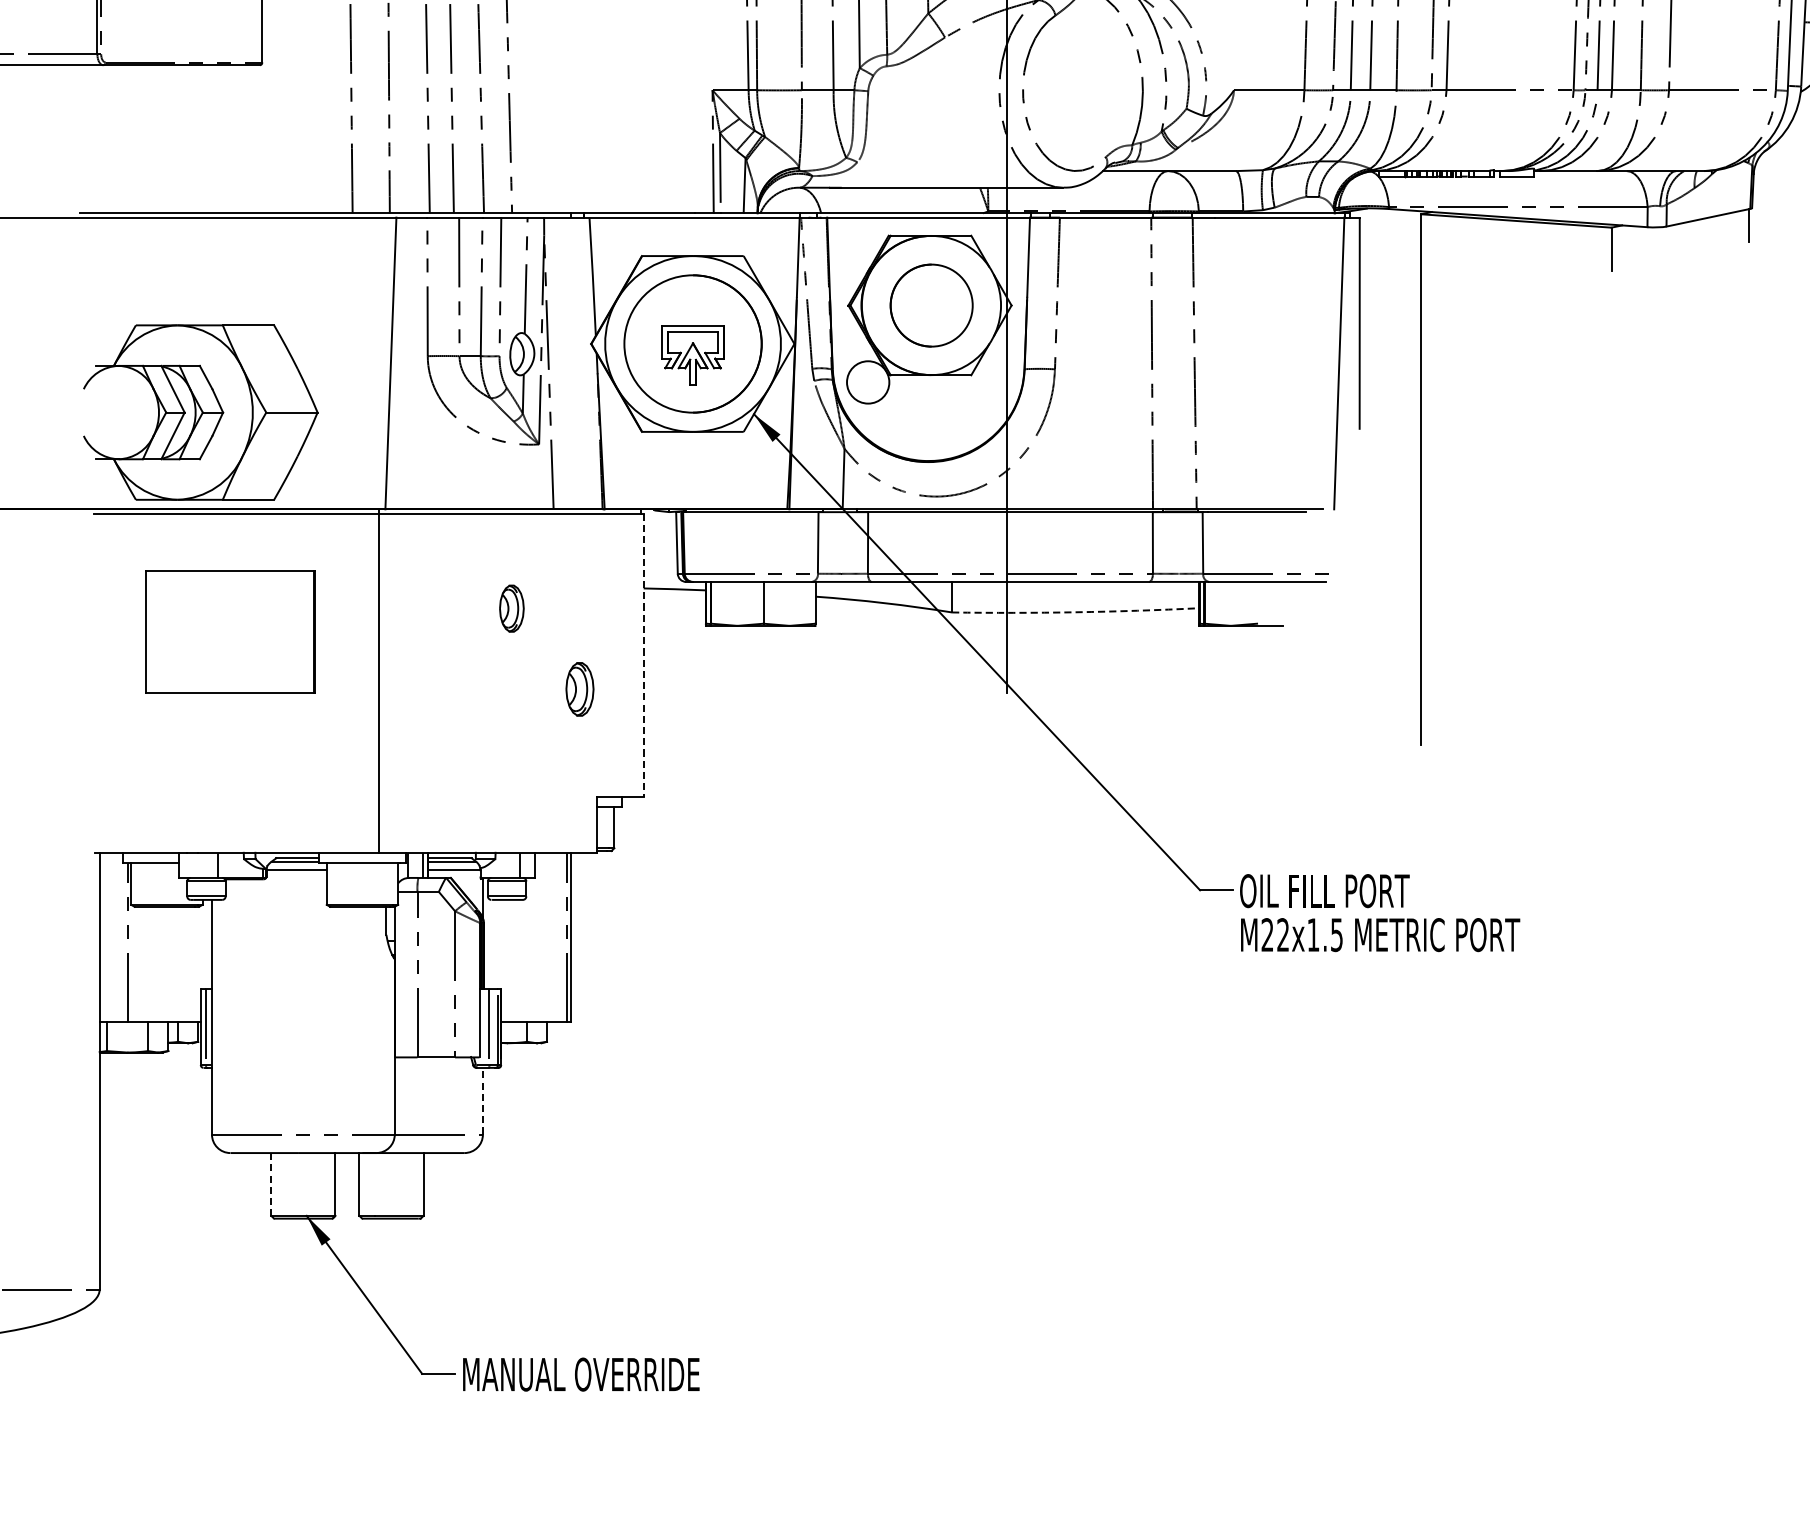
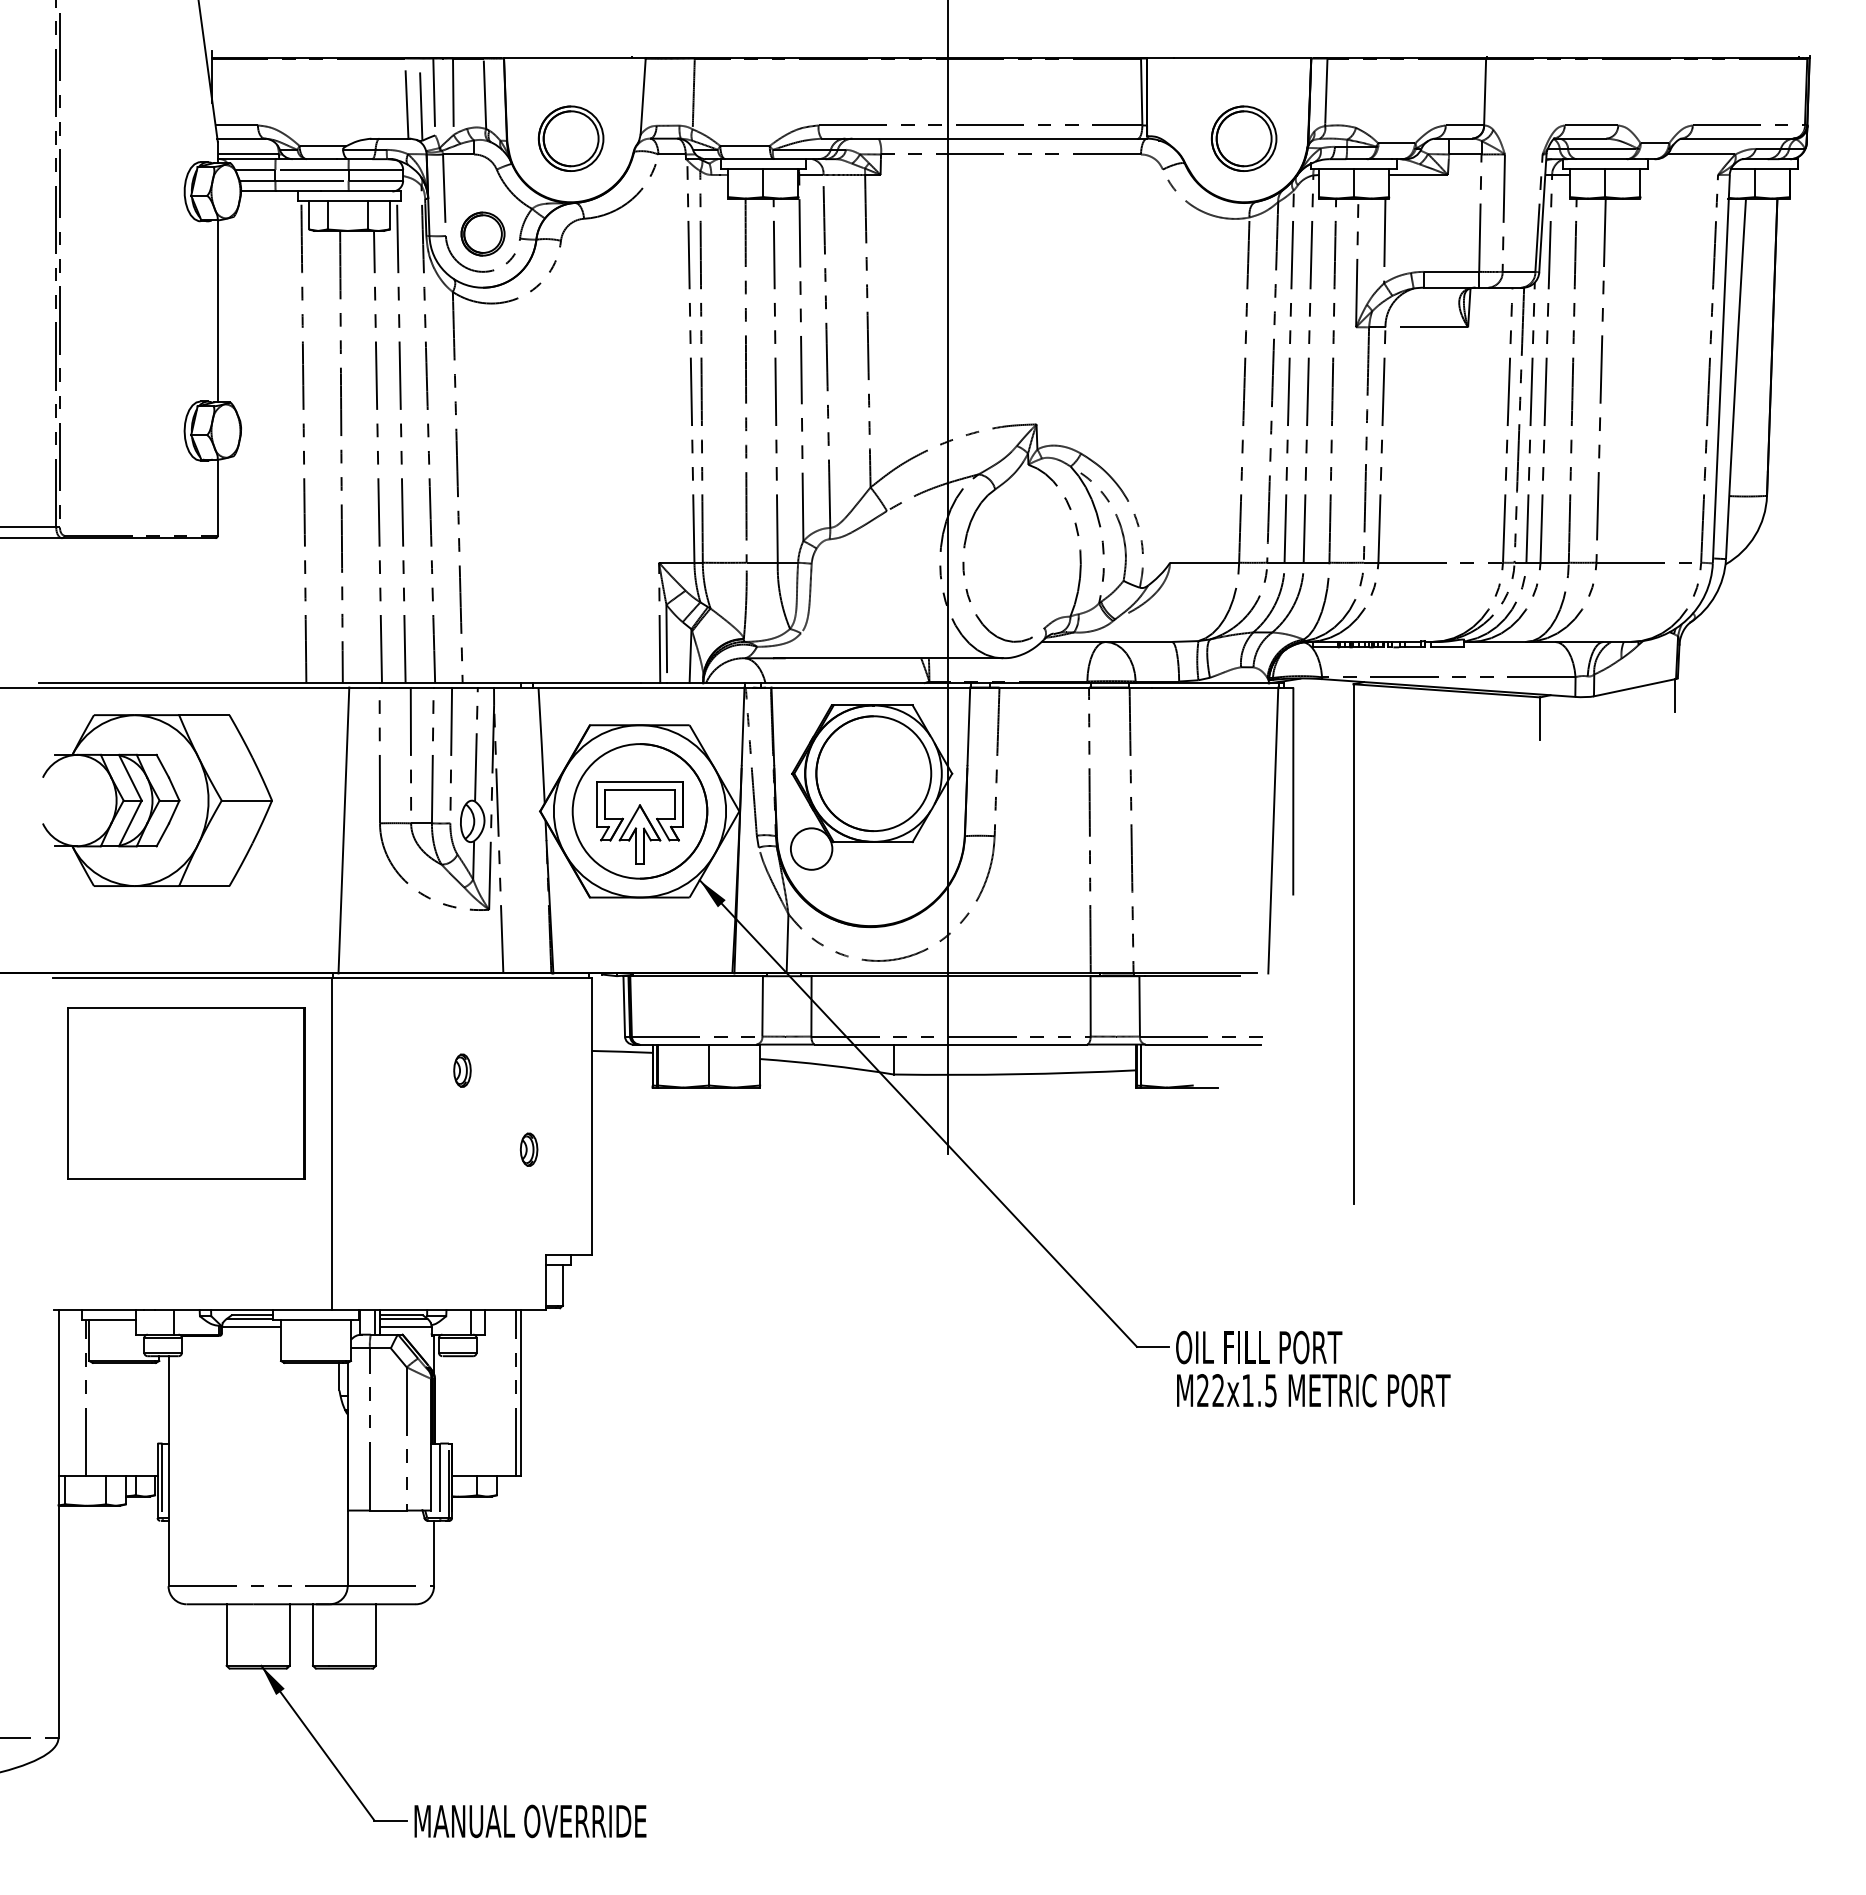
part: (931, 305) -> (873, 773), size x1.43
part: (692, 355) -> (639, 822), size x1.43
part: (200, 412) -> (157, 800), moved
part: (511, 608) -> (462, 1070), size x0.71
arc: (1075, 612) -> (1014, 1074), dashed -> solid
part: (230, 631) -> (186, 1093), size x1.43
line: (643, 655) -> (591, 1116), dashed -> solid
part: (579, 688) -> (528, 1149), size x0.62
line: (483, 1101) -> (434, 1553), dashed -> solid
line: (271, 1184) -> (226, 1635), dashed -> solid

